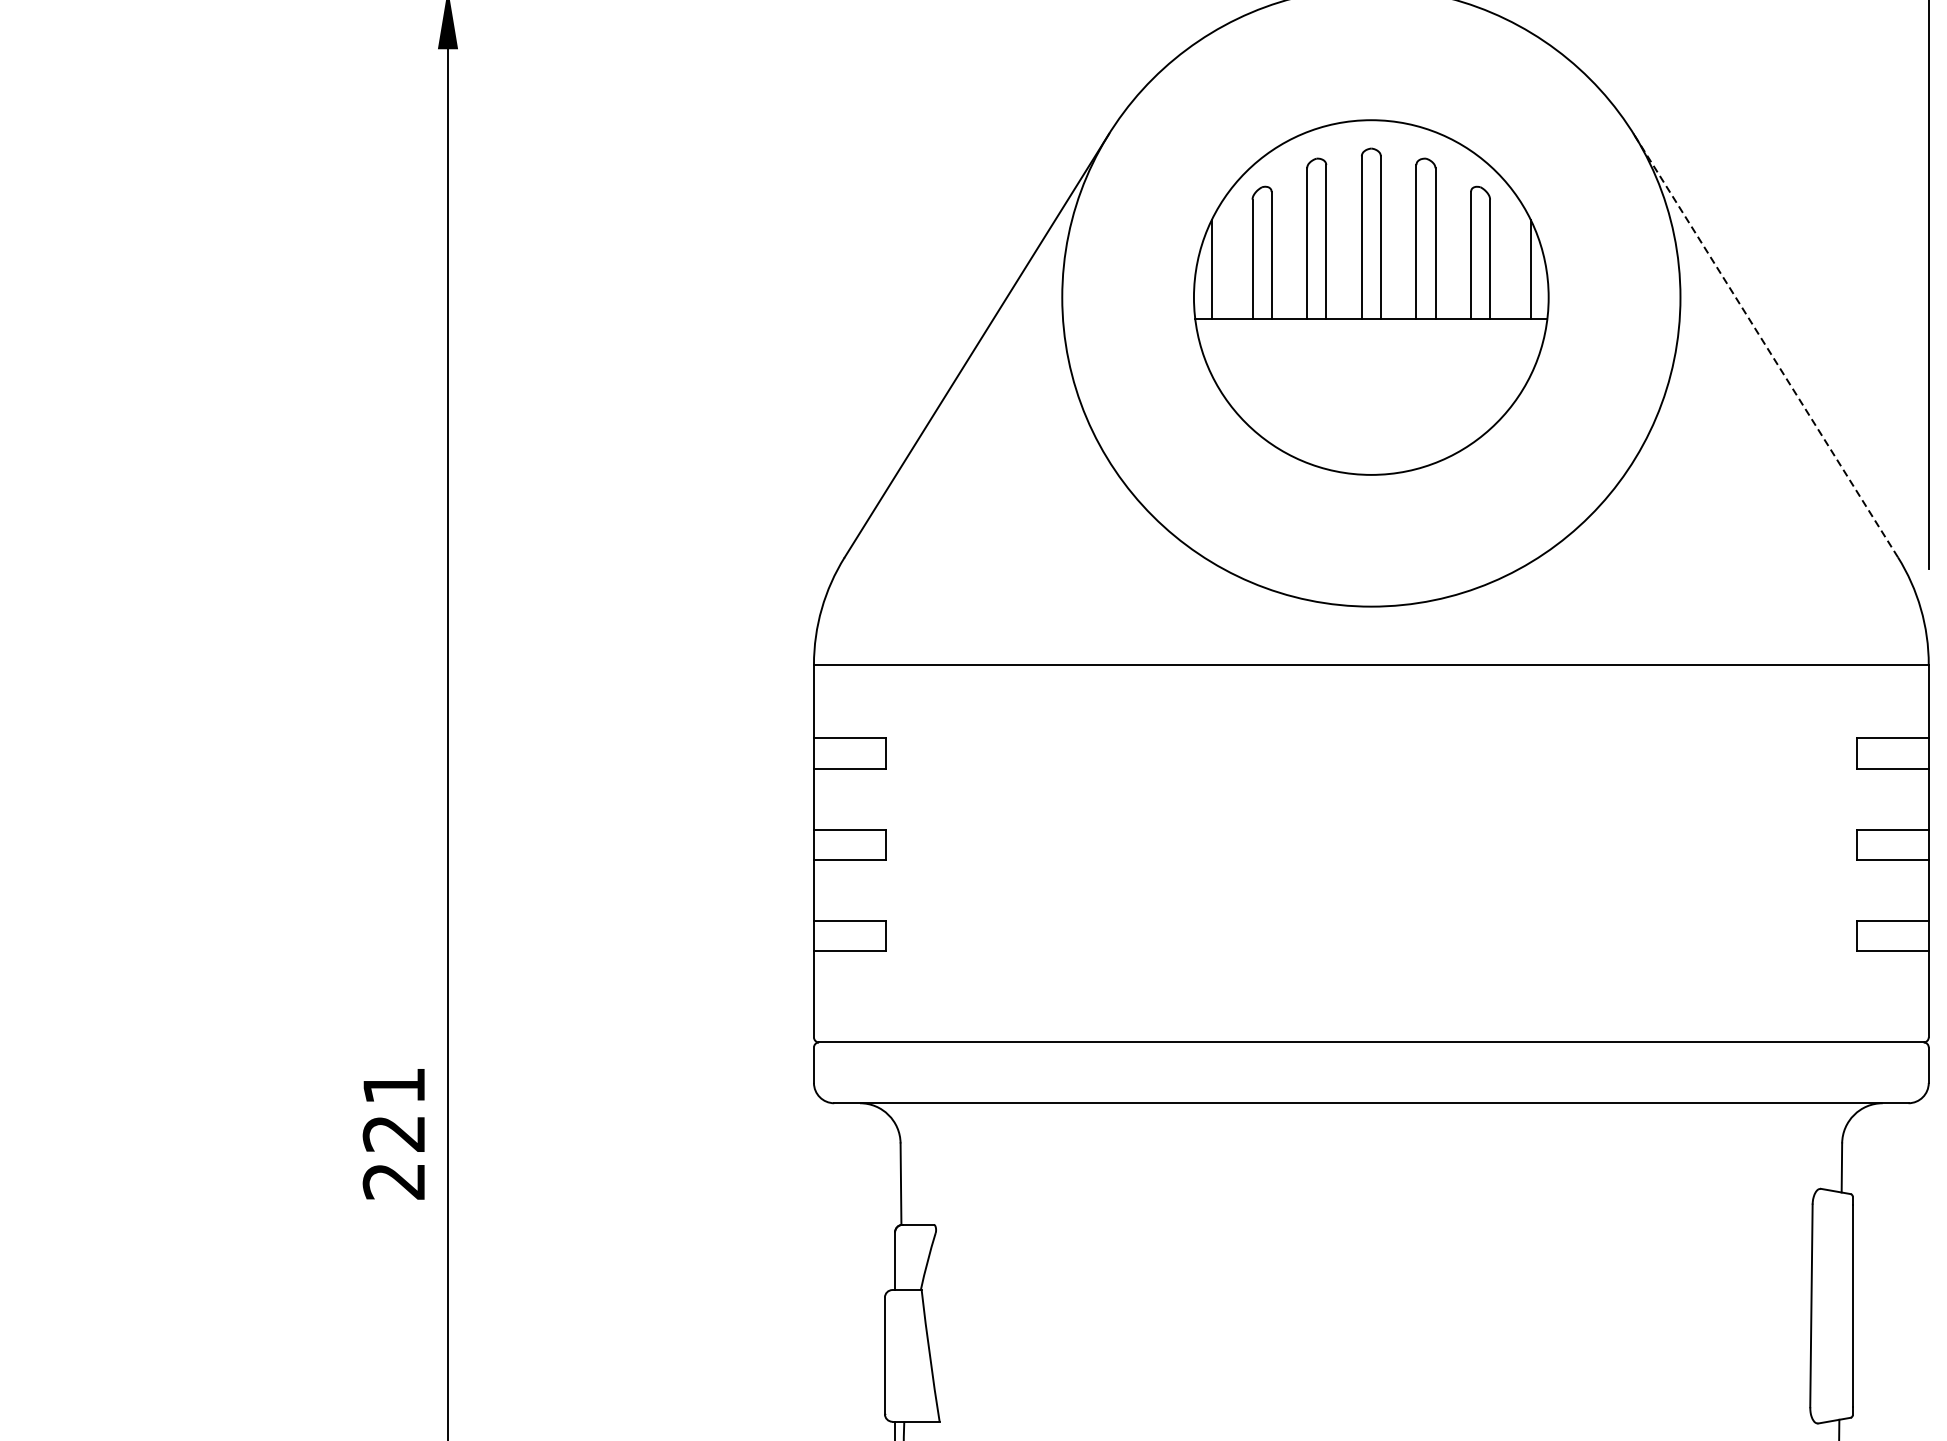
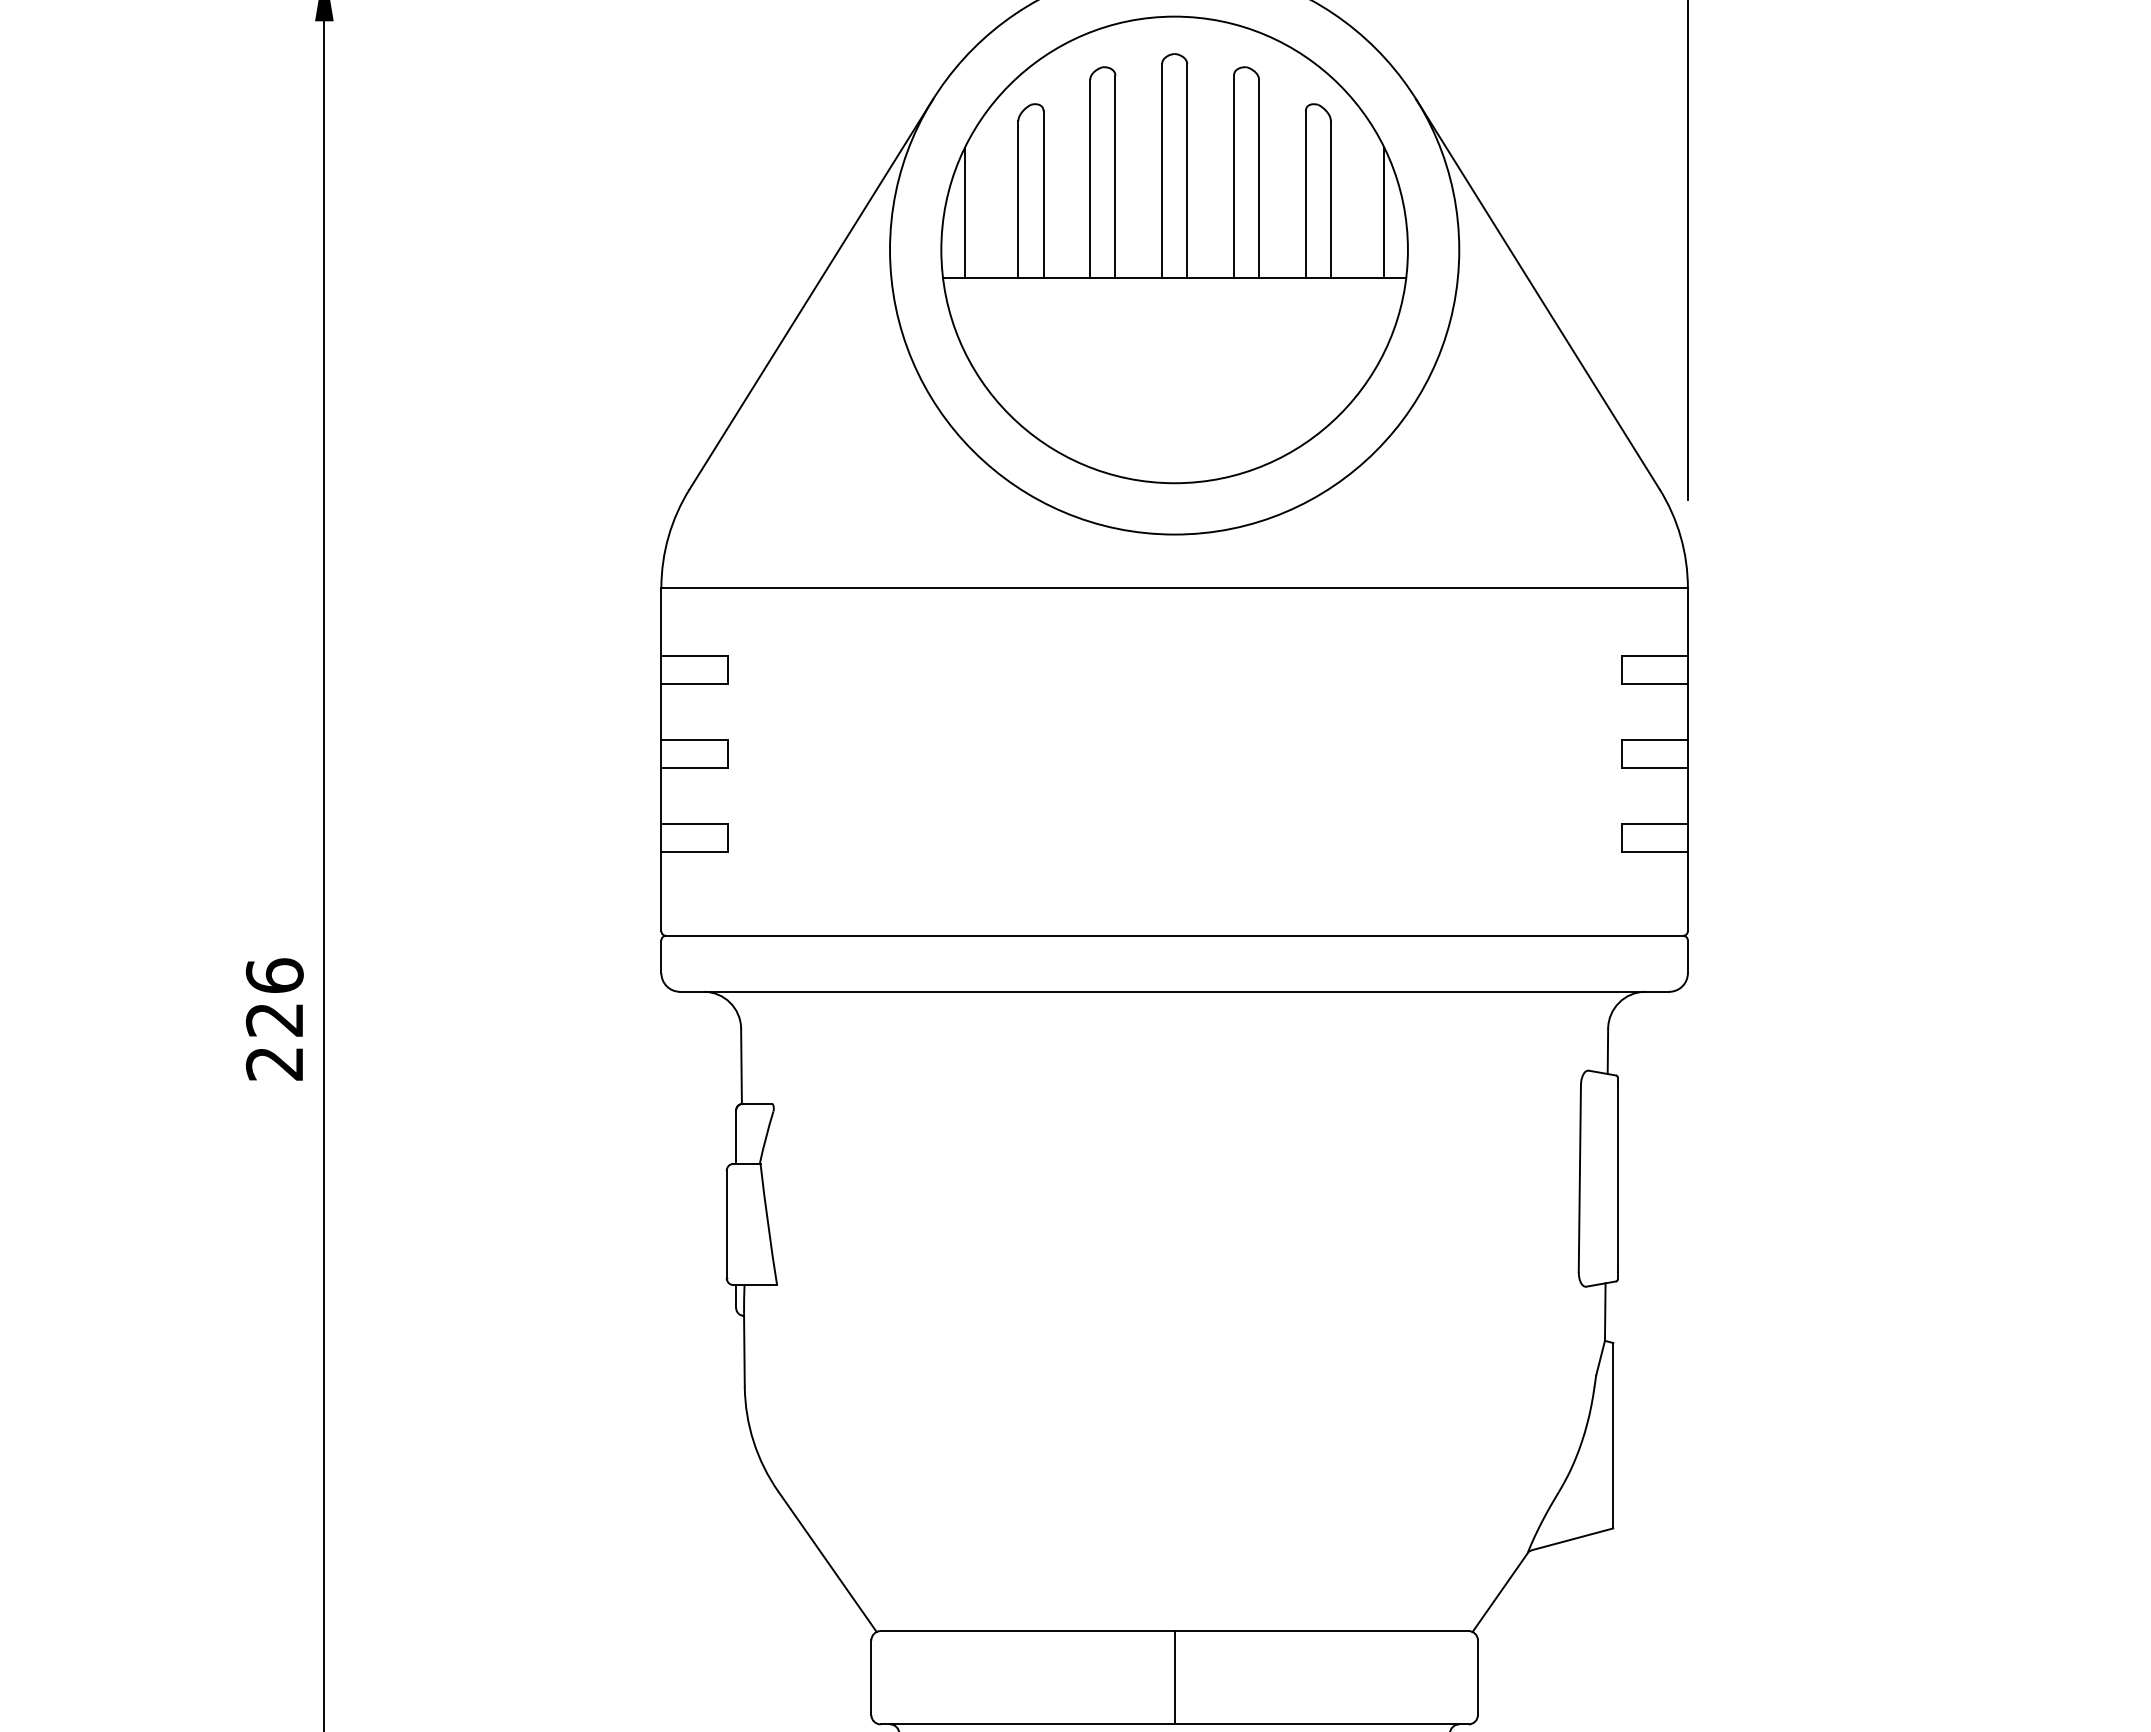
part: (1371, 297) -> (1174, 249), size x1.43
line: (1765, 345) -> (1537, 294), dashed -> solid
text: (393, 1085) -> (274, 975), 221 -> 226

